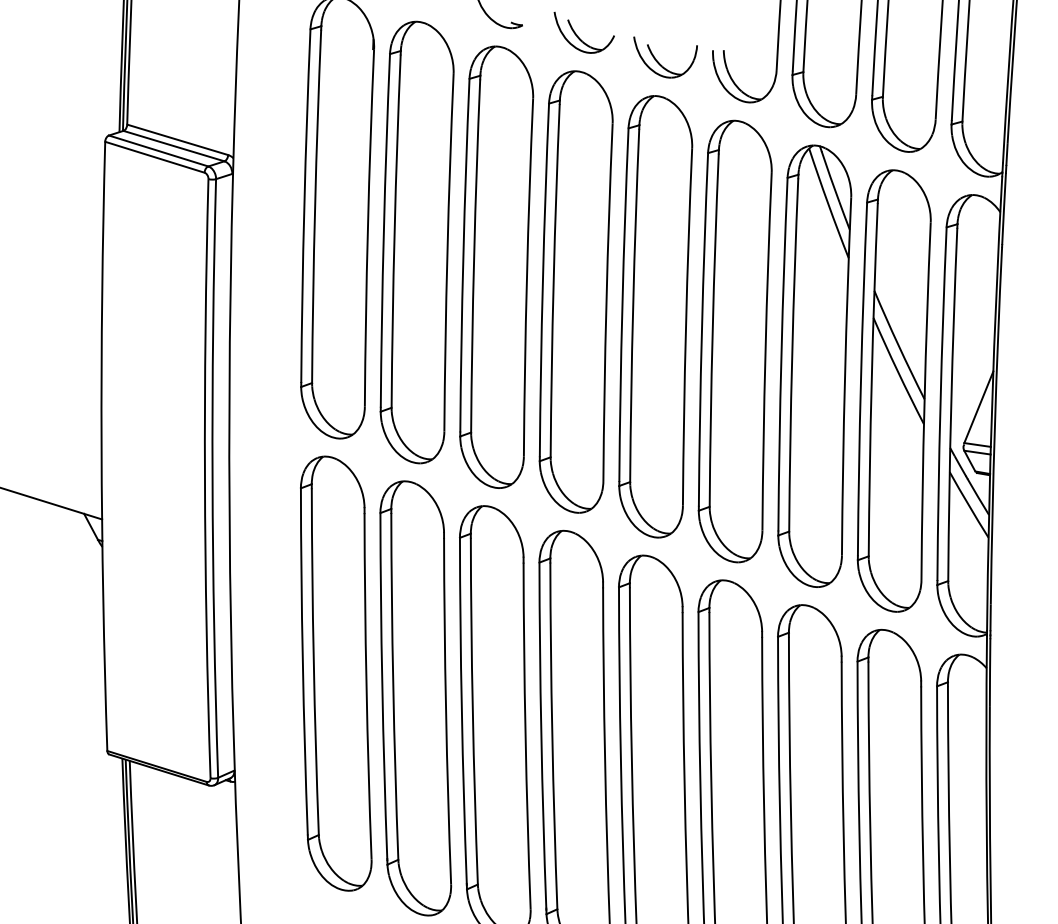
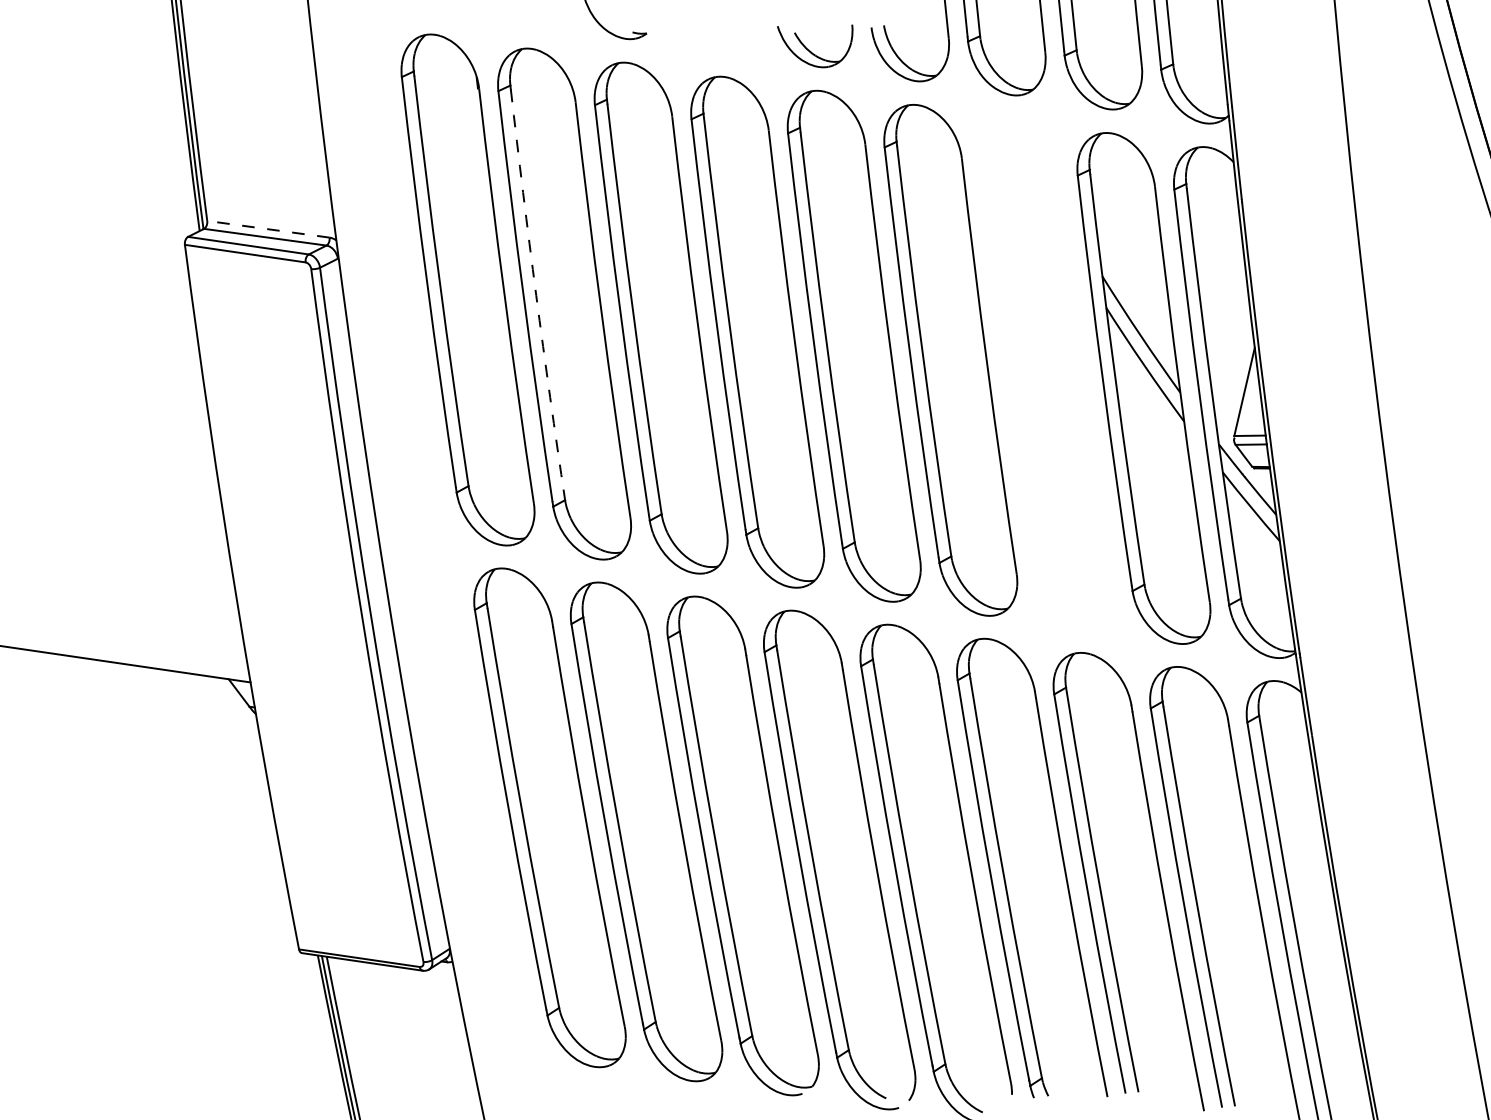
part: (582, 34) -> (717, 33), removed
line: (177, 140) -> (268, 229), solid -> dashed
arc: (394, 231) -> (536, 295), solid -> dashed
part: (815, 366) -> (1047, 374), removed

